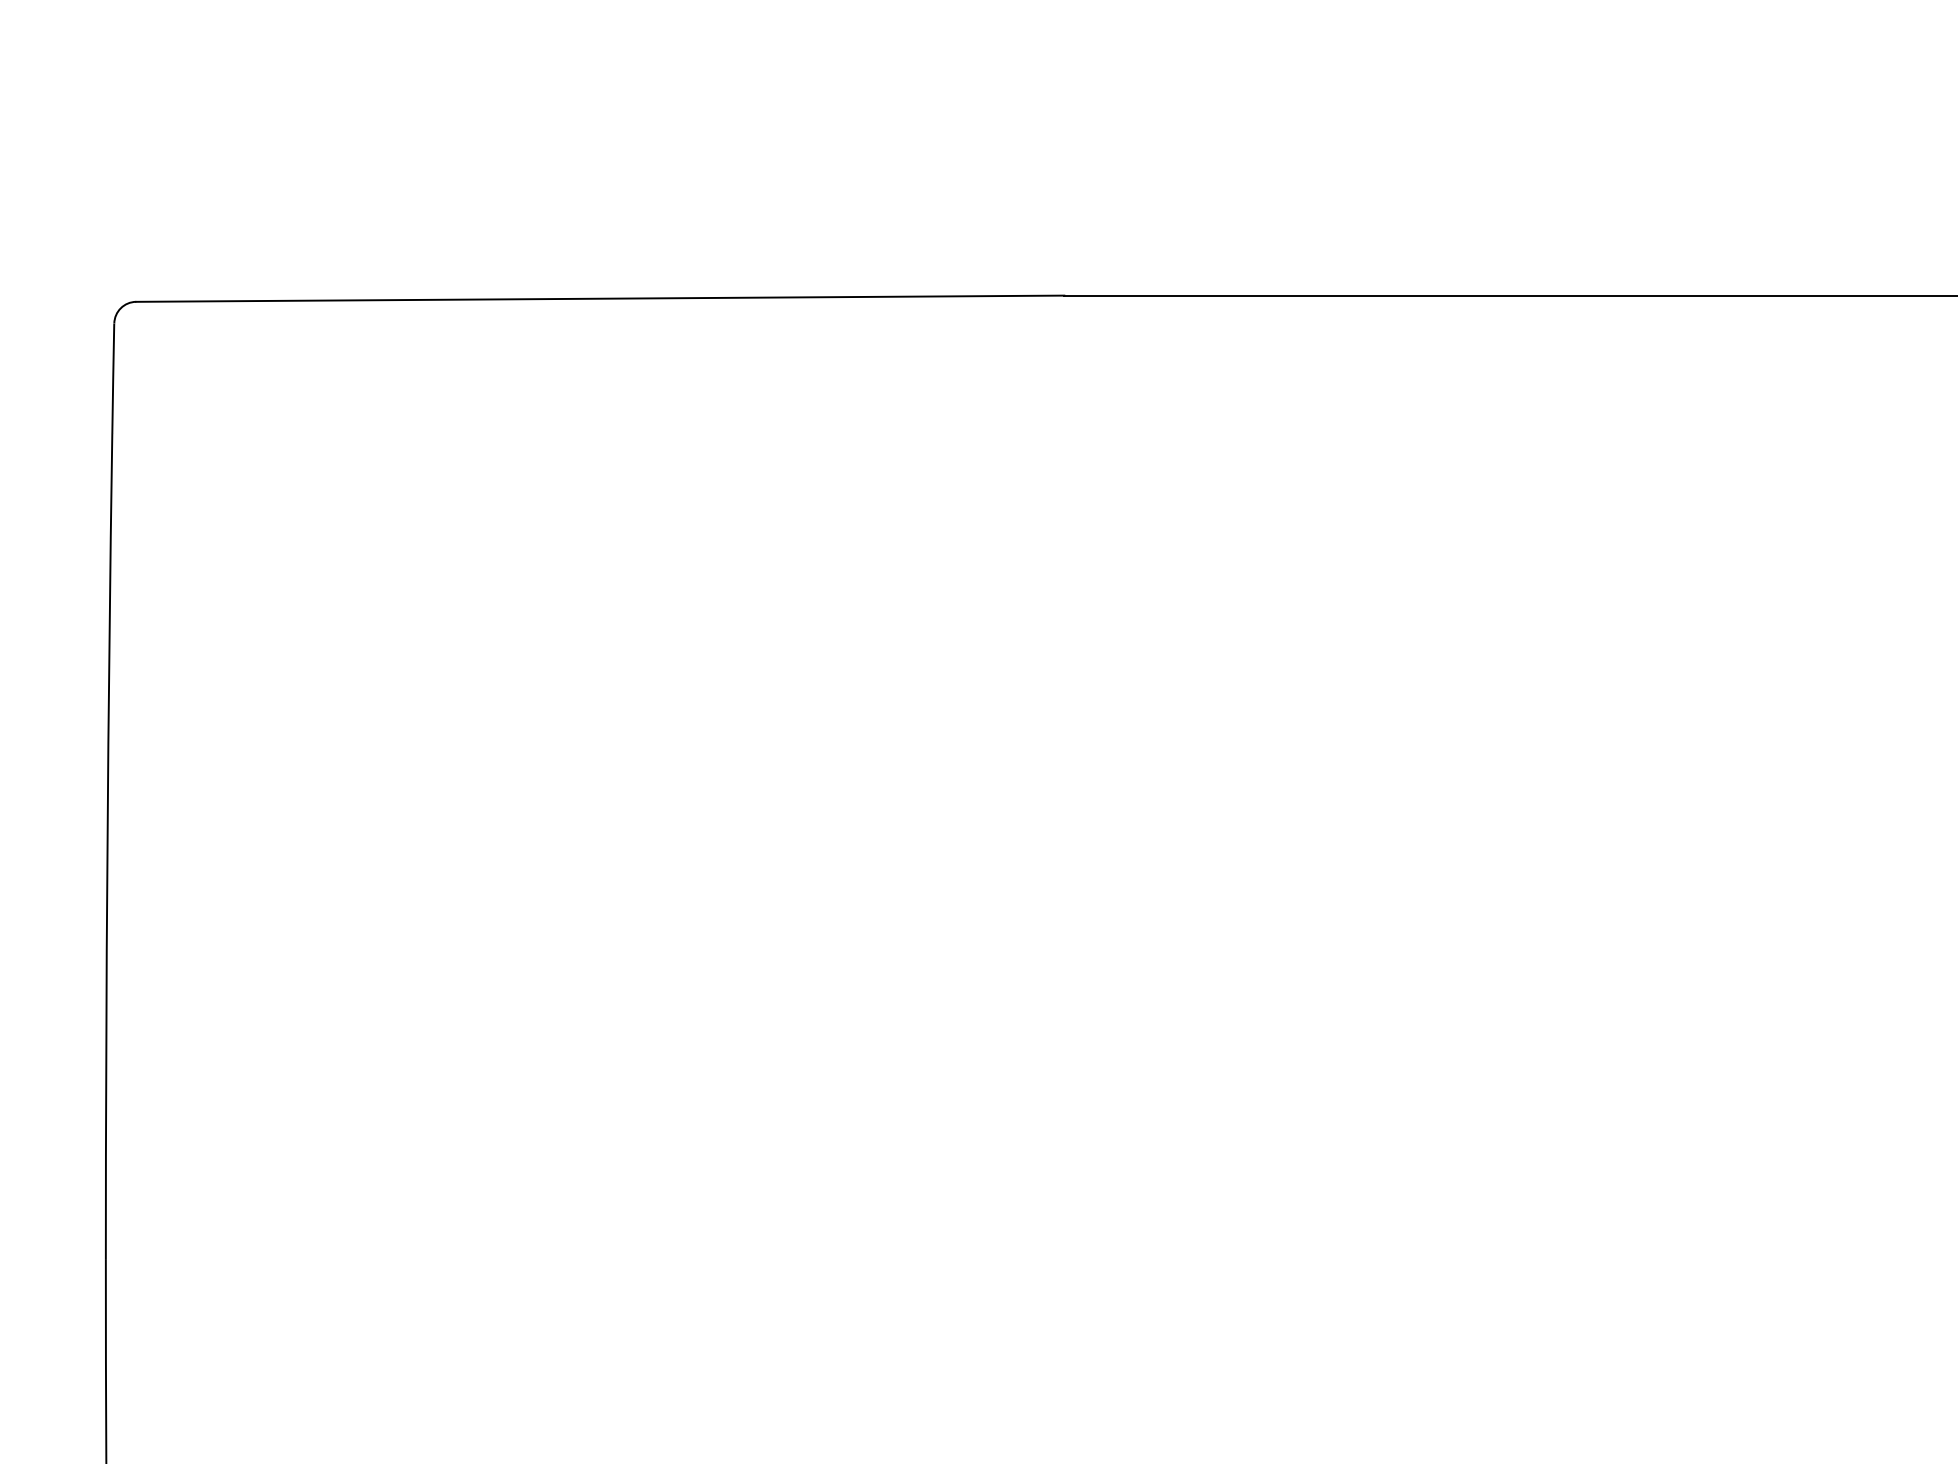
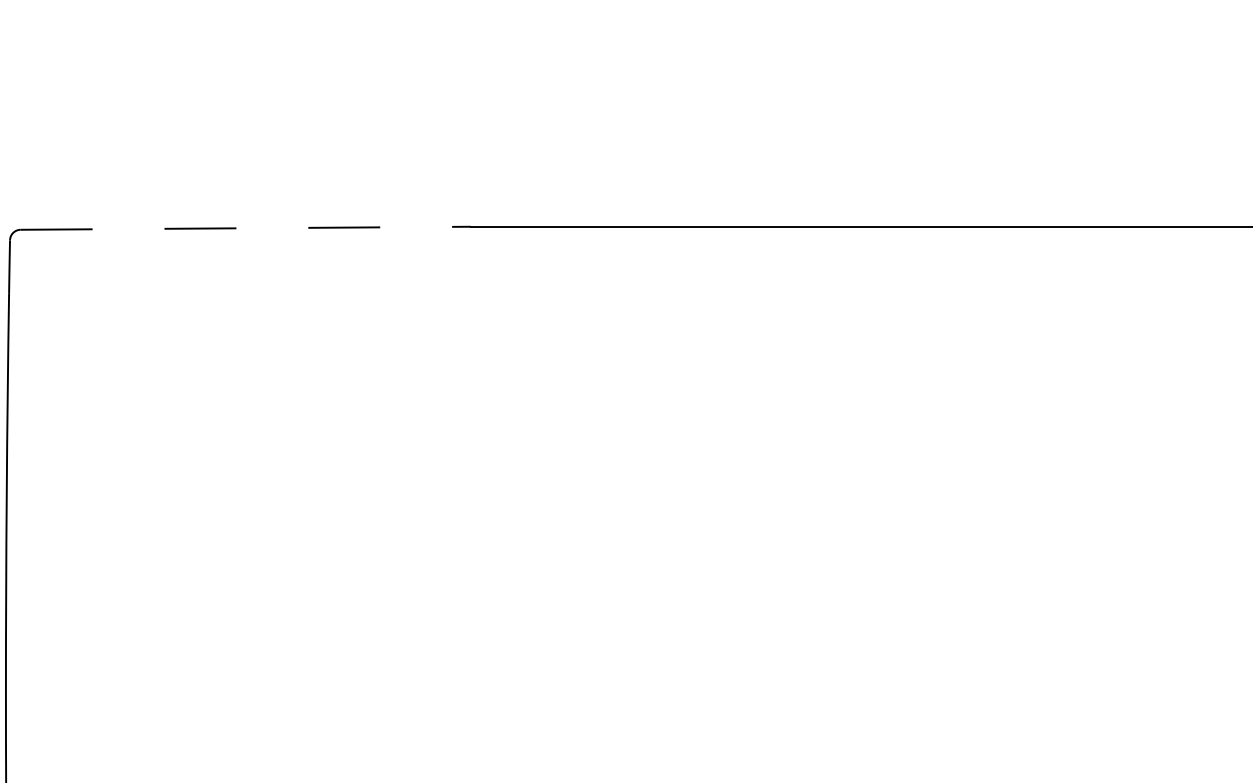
line: (601, 299) -> (246, 228), solid -> dashed

